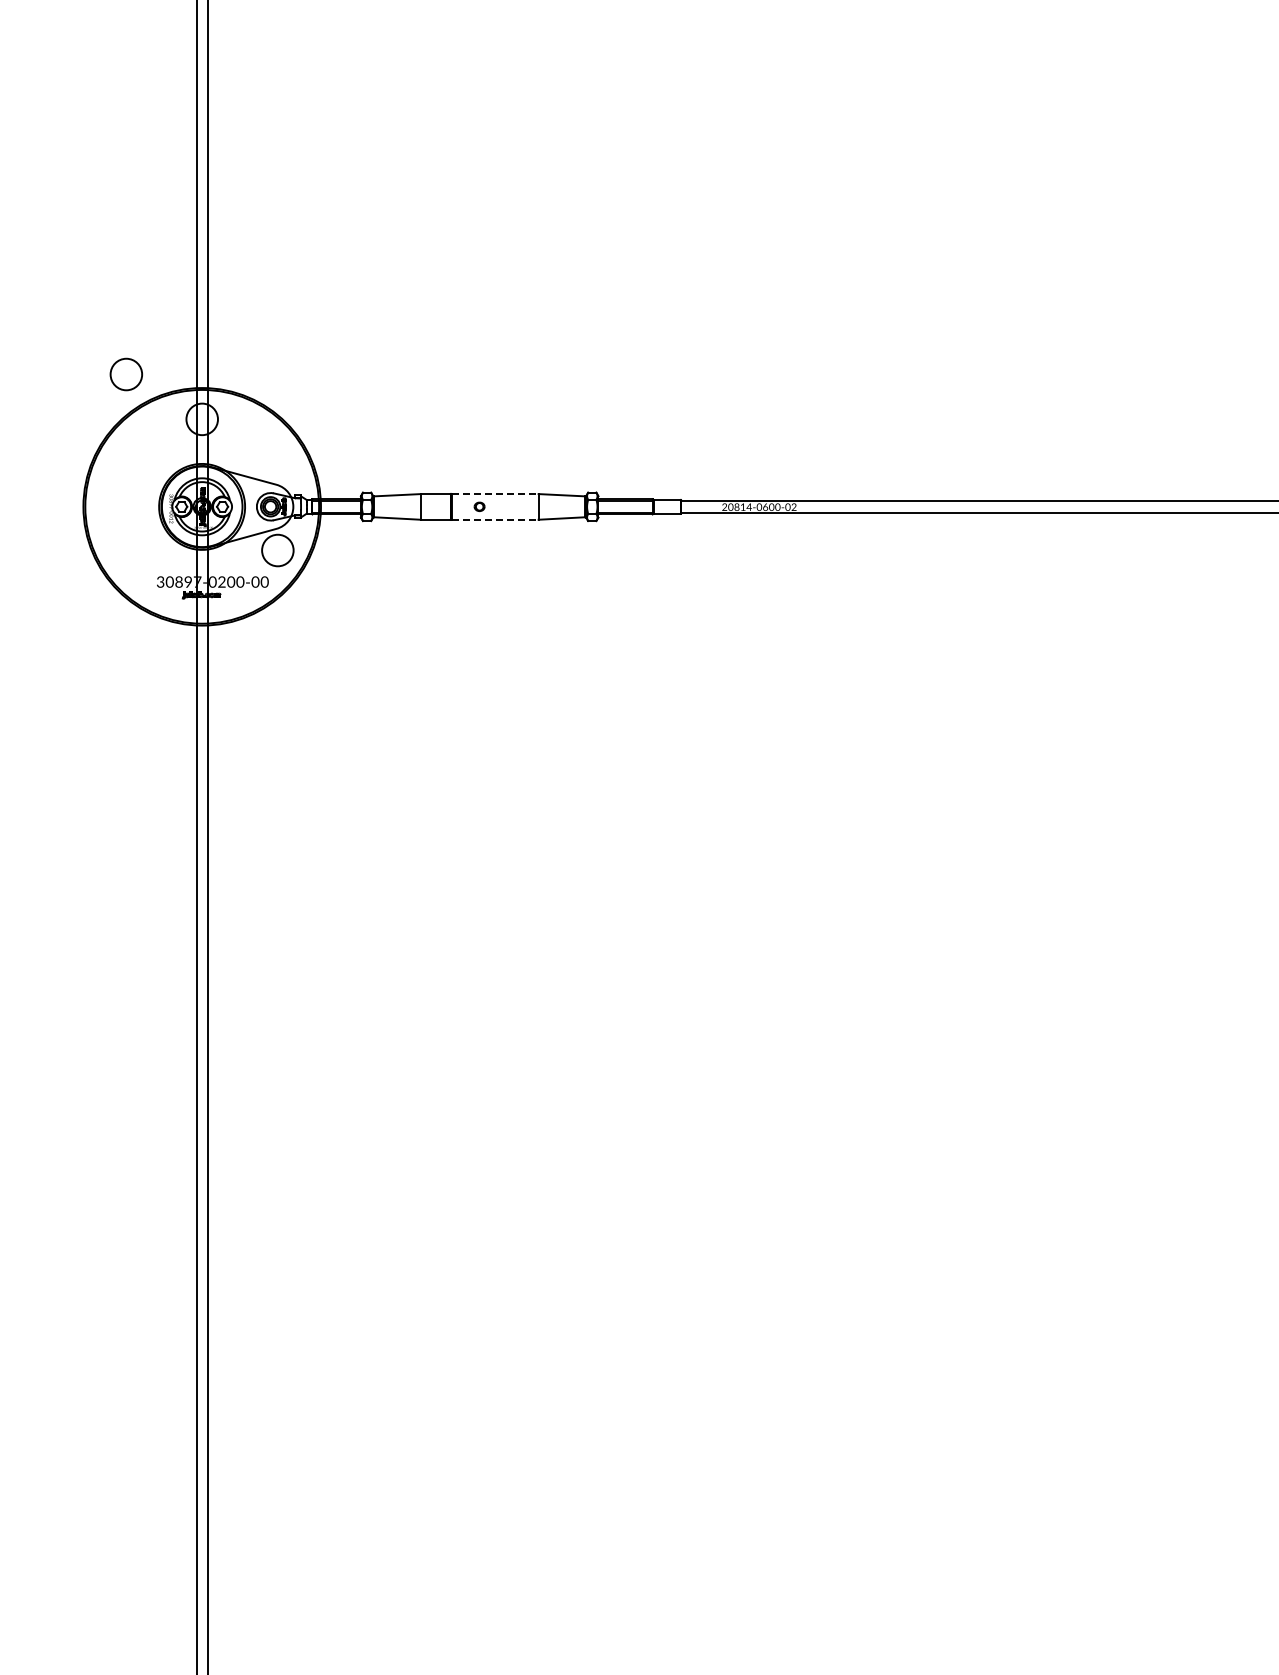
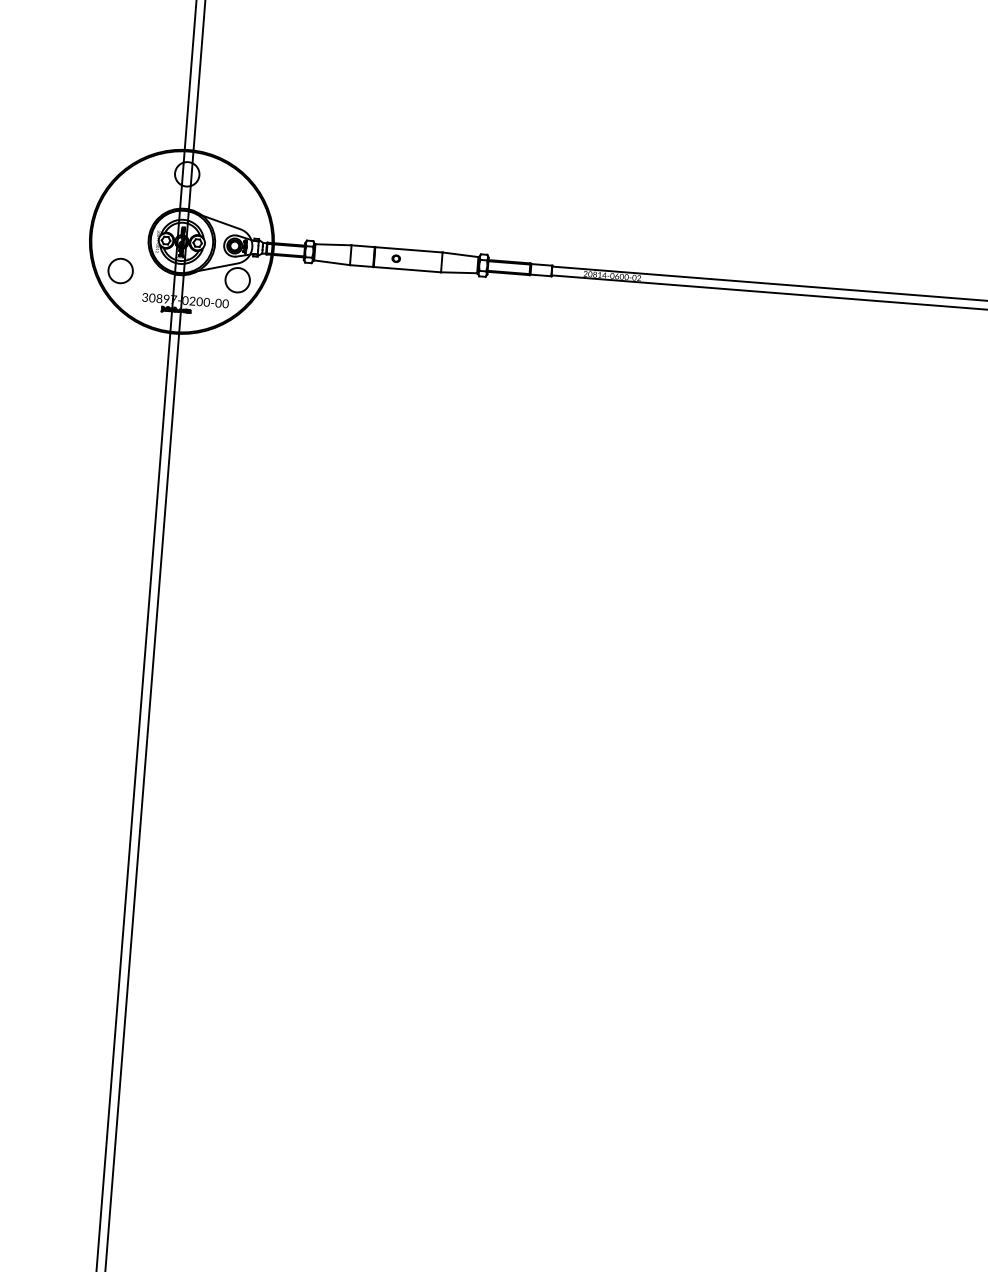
circle: (125, 374) -> (119, 270), moved
line: (495, 494) -> (409, 250), dashed -> solid
line: (495, 519) -> (407, 269), dashed -> solid

